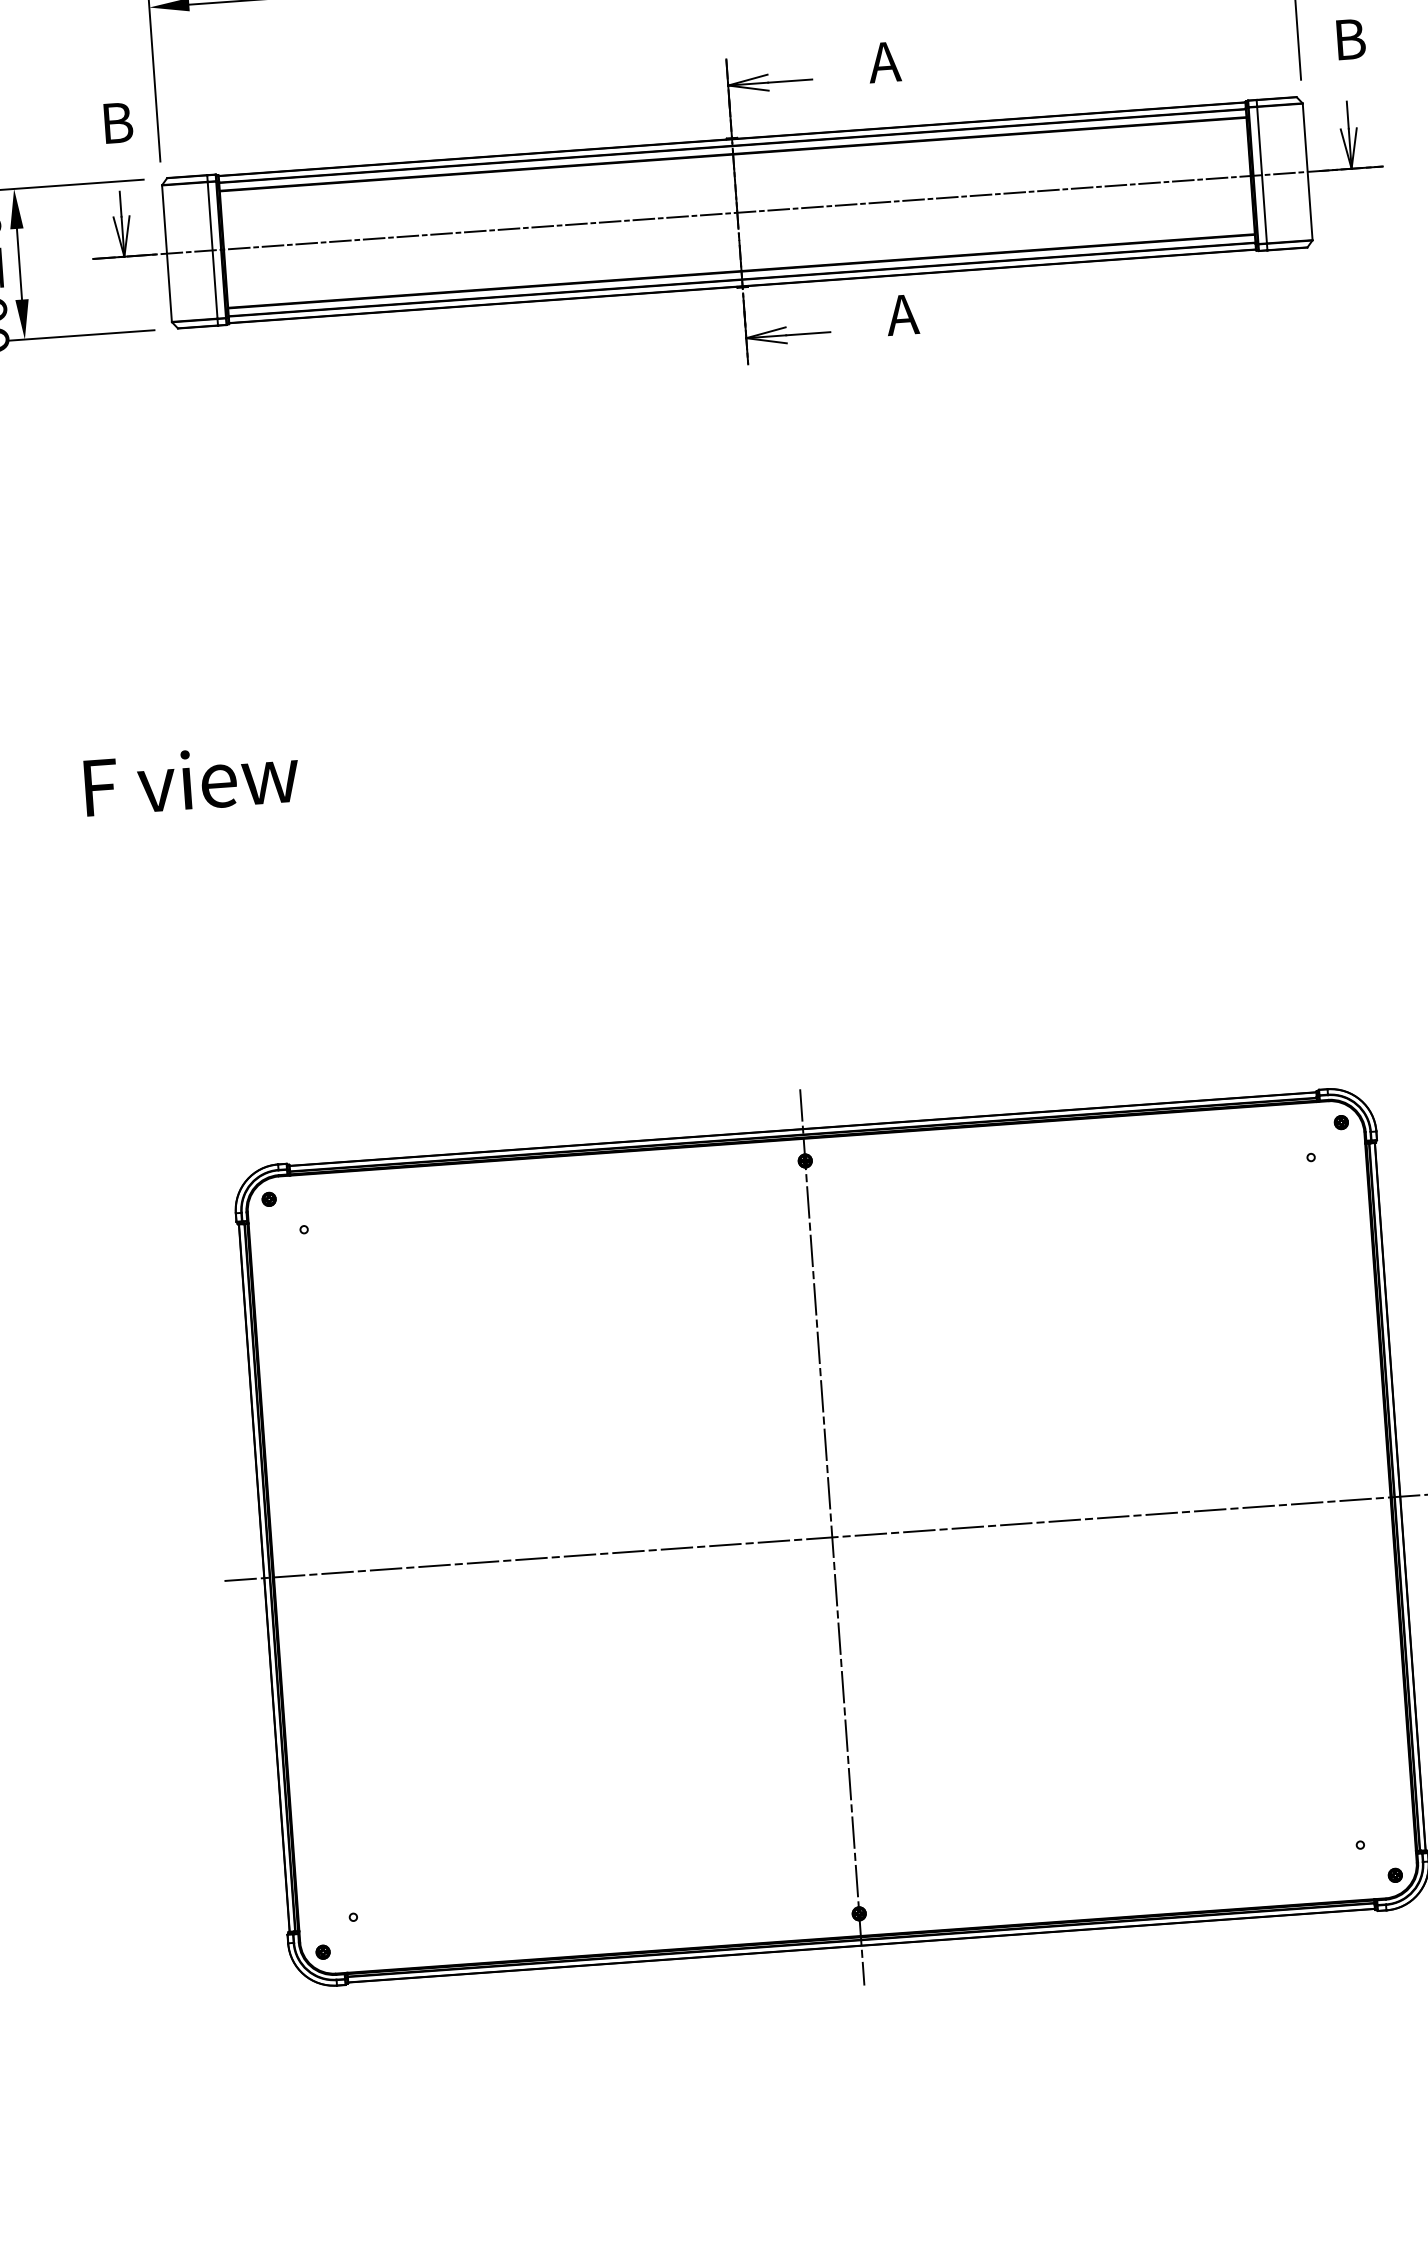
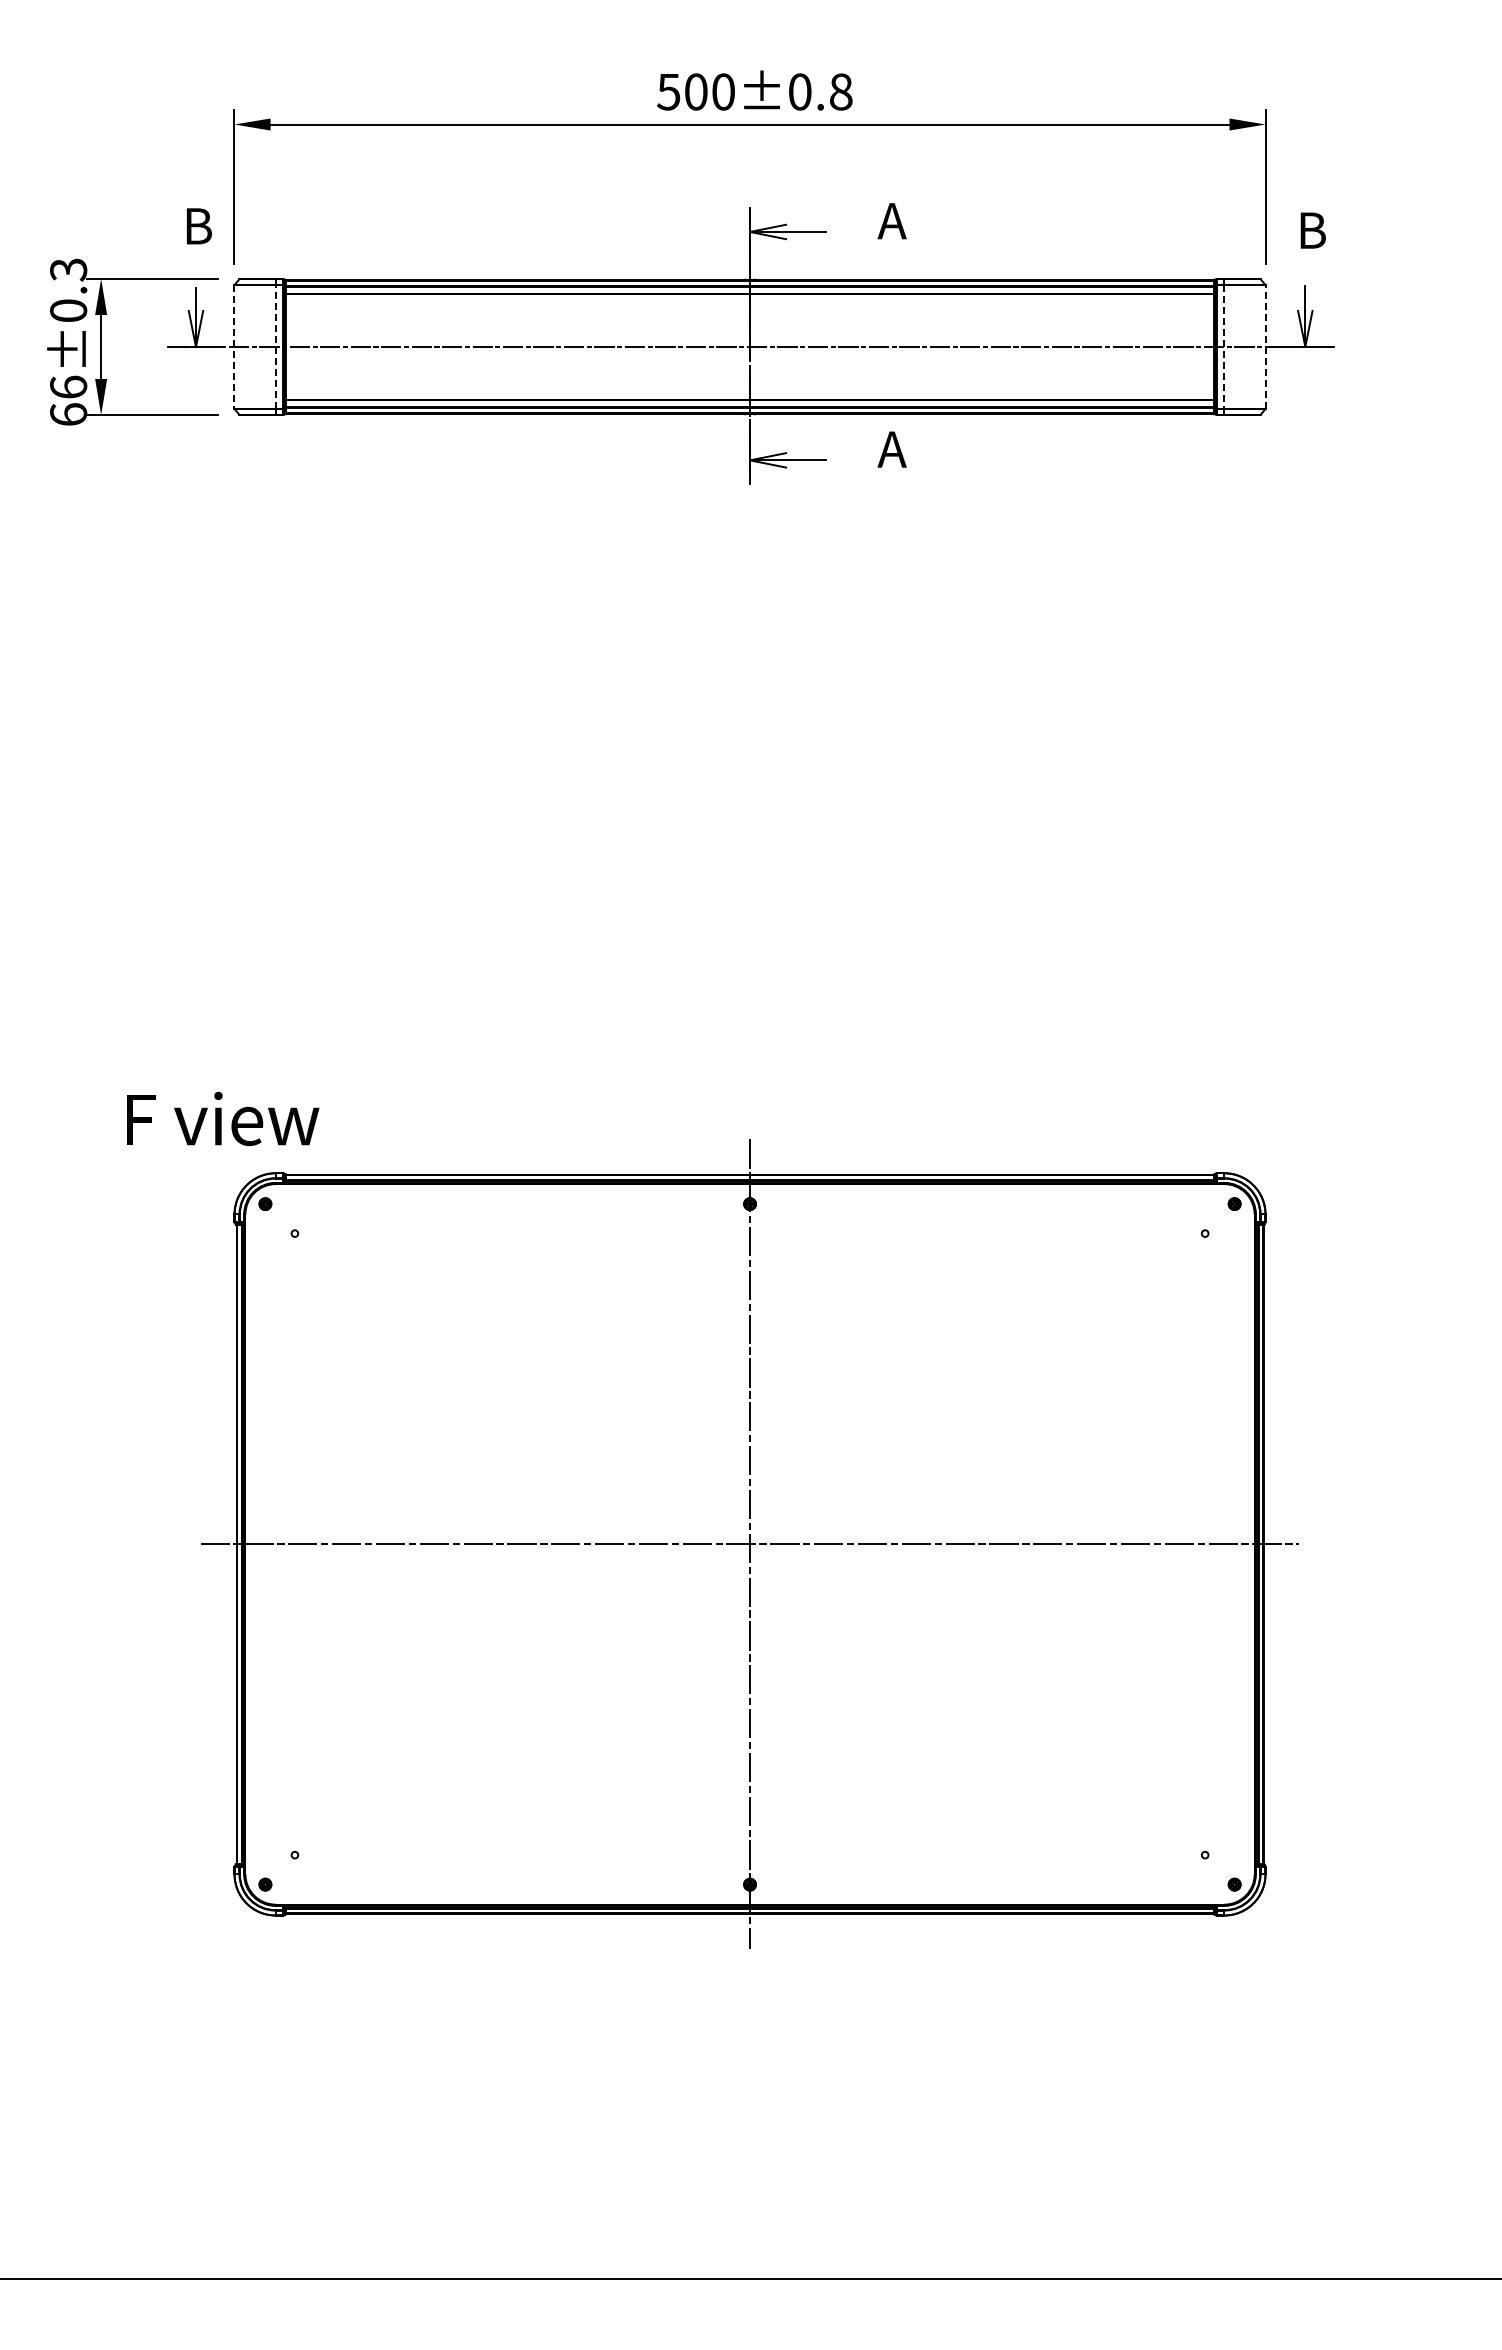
line: (1307, 172) -> (1265, 347), solid -> dashed
line: (1262, 175) -> (1224, 347), solid -> dashed
line: (212, 250) -> (275, 347), solid -> dashed
line: (167, 254) -> (234, 347), solid -> dashed
text: (192, 779) -> (223, 1118), moved

